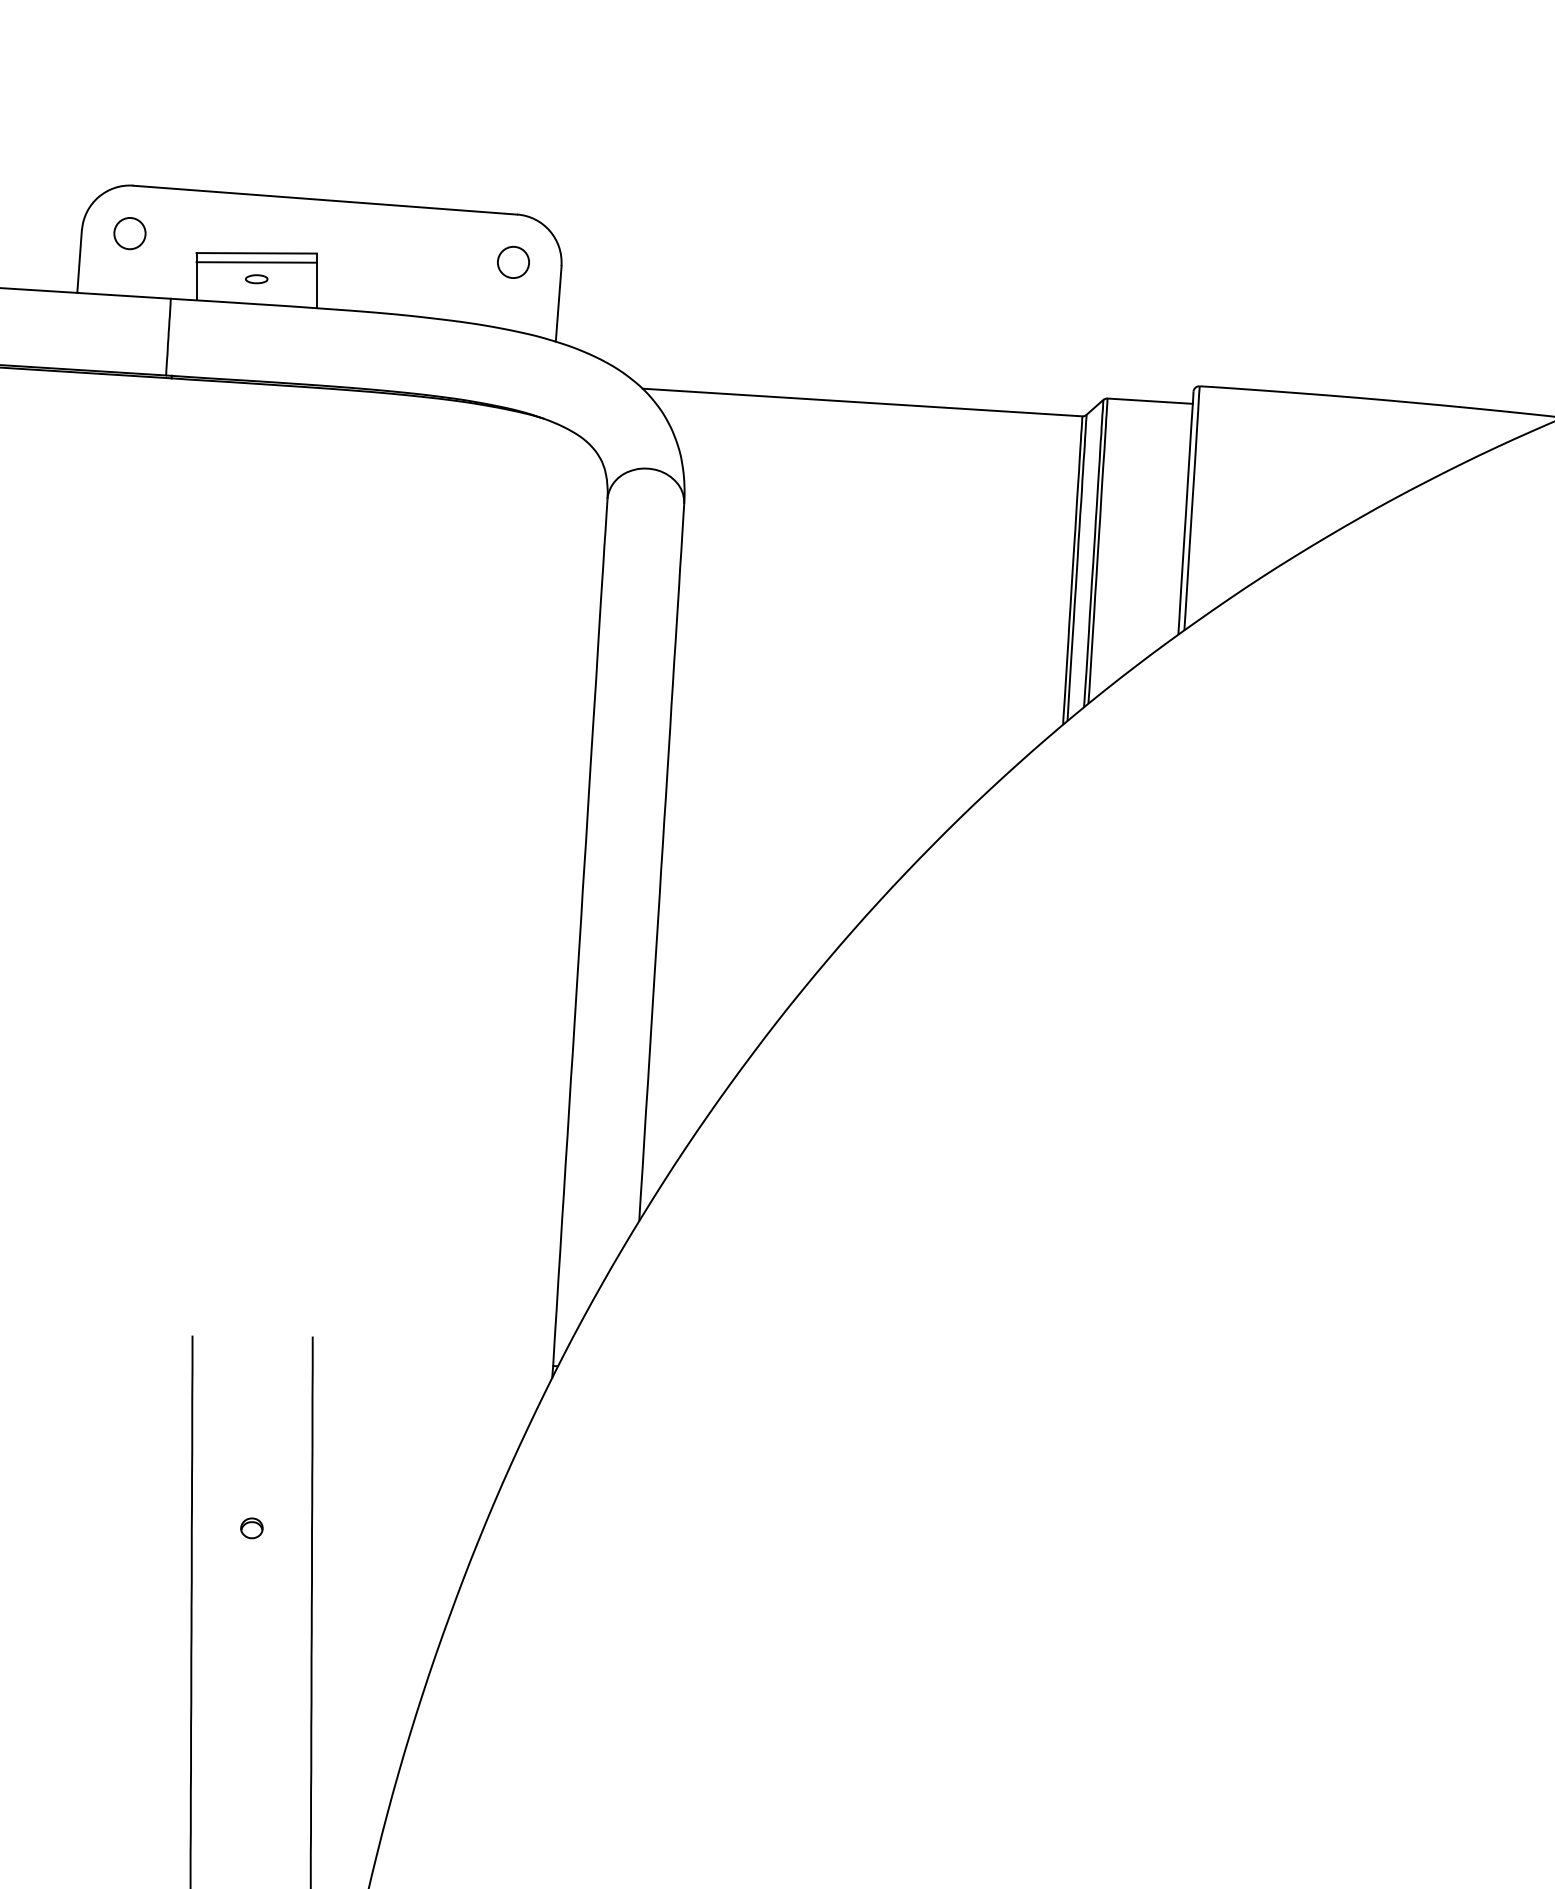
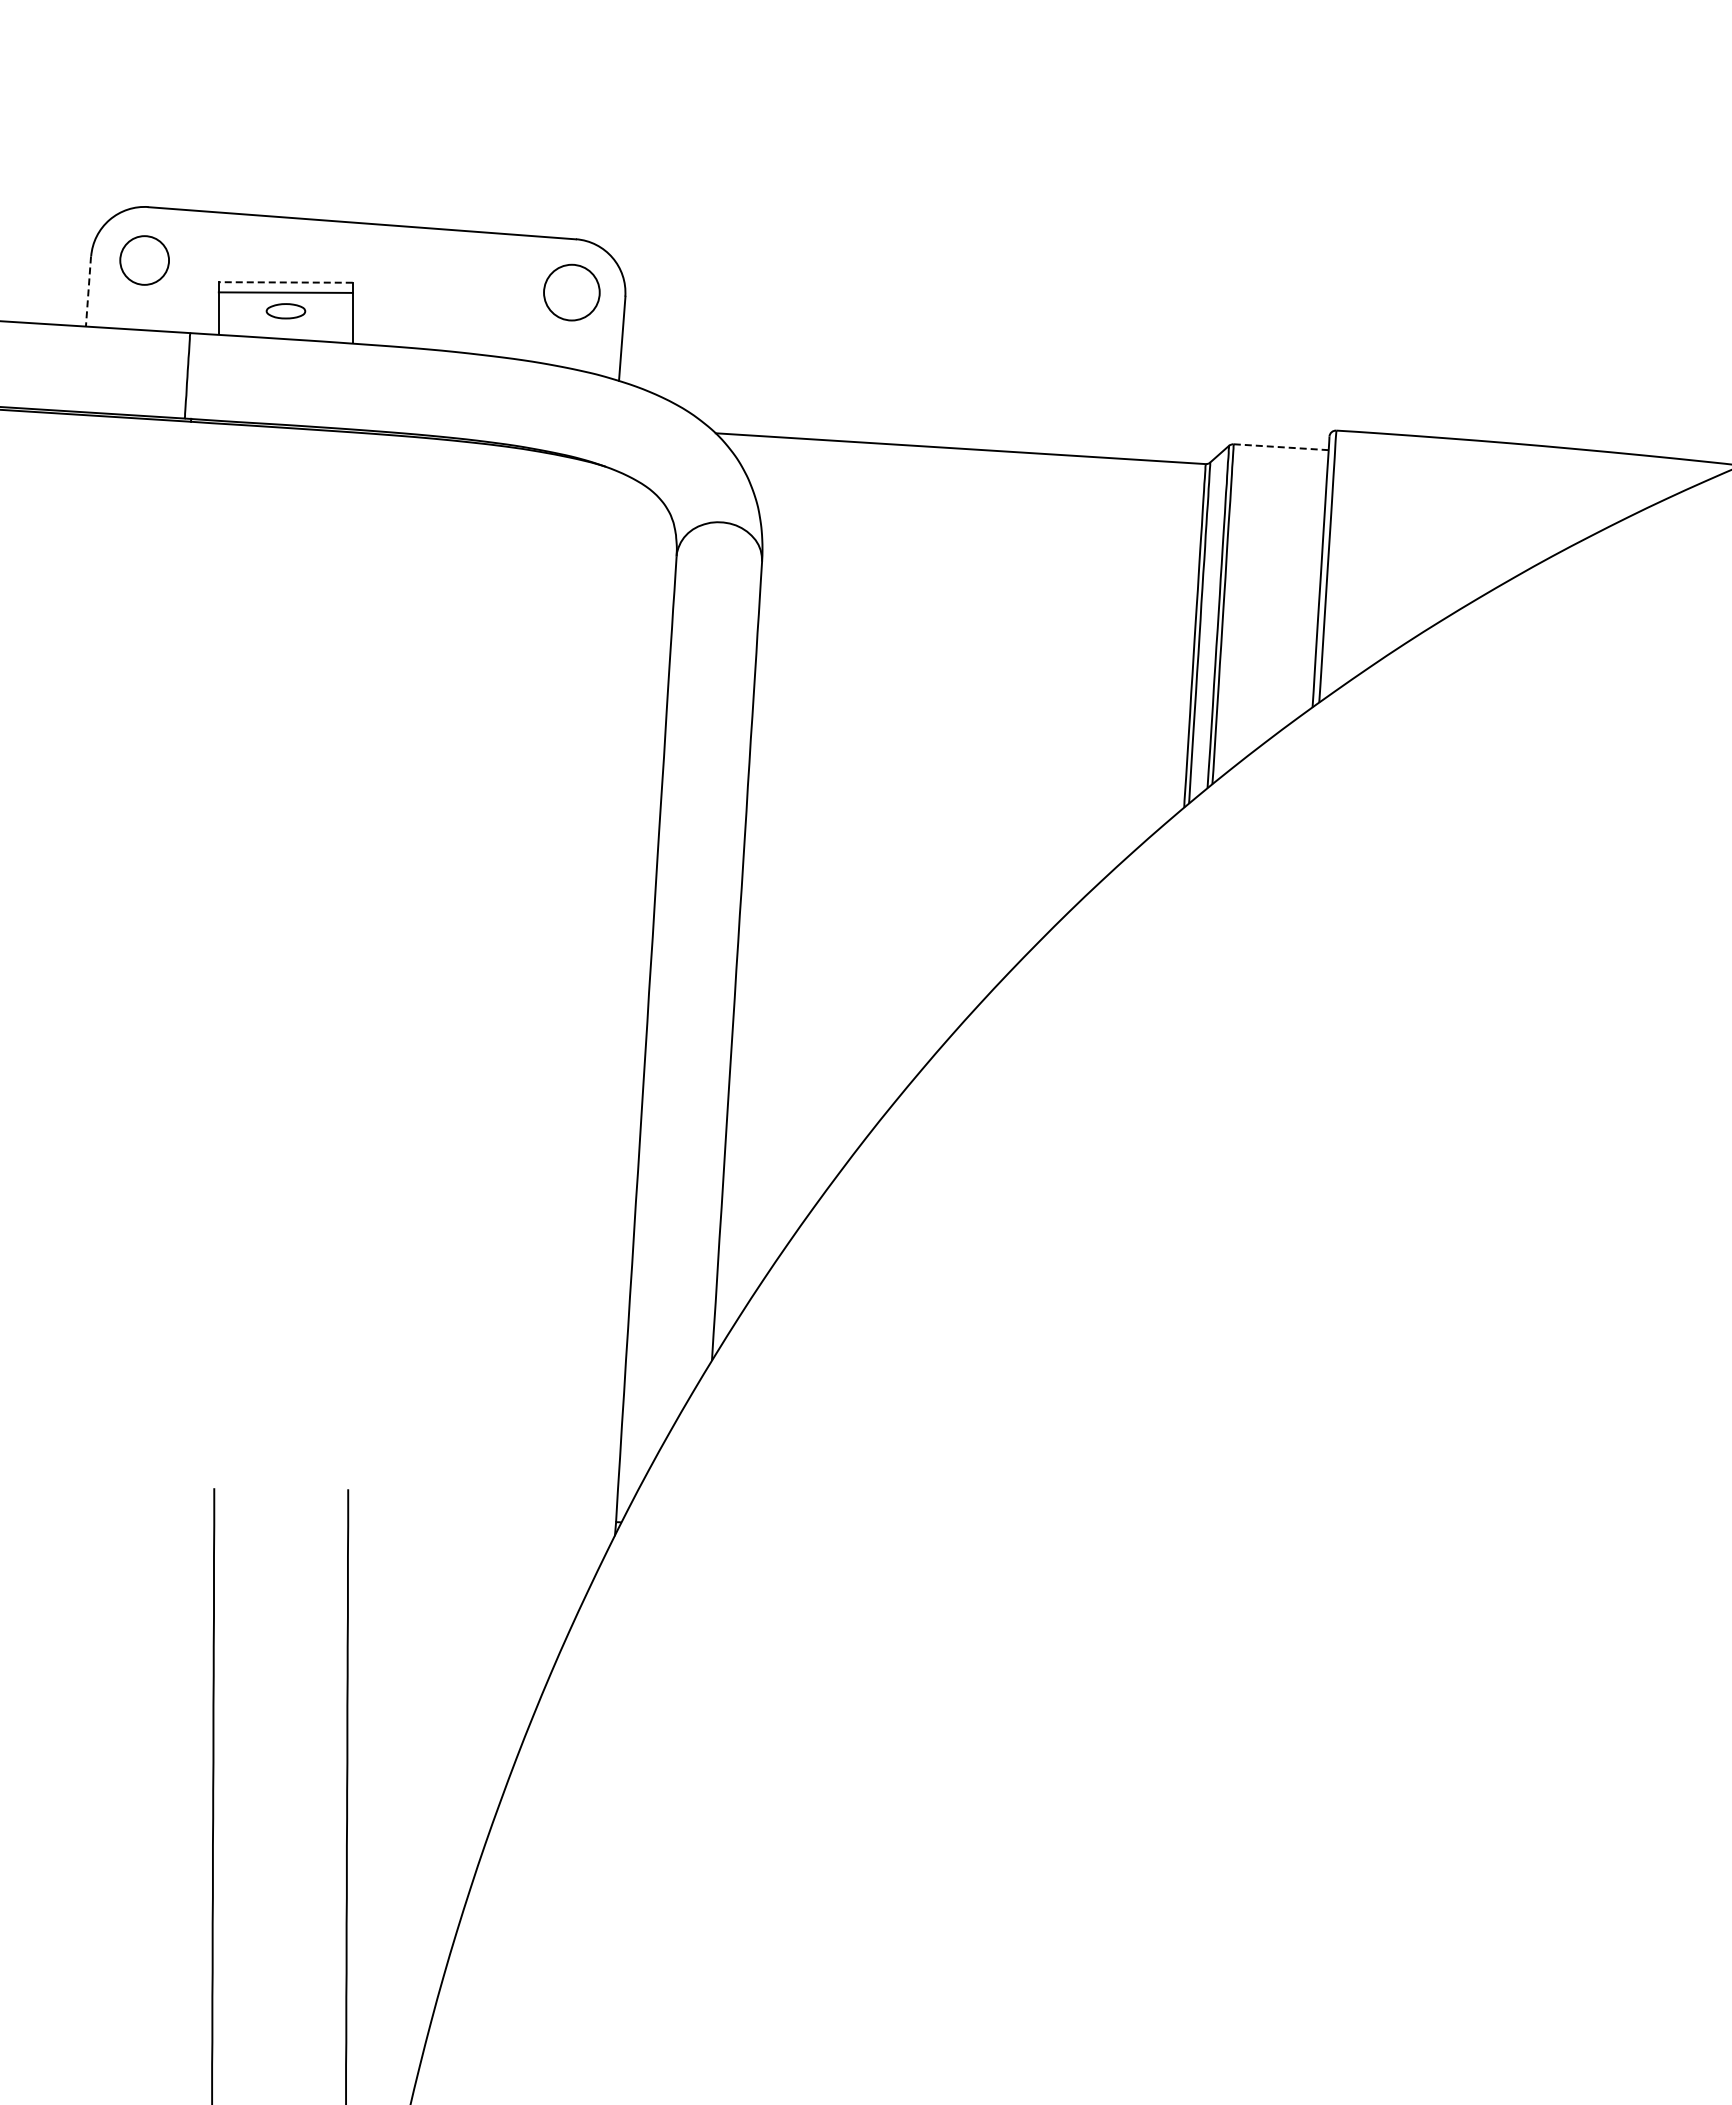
circle: (129, 233) -> (144, 260), size x1.4
line: (256, 253) -> (285, 282), solid -> dashed
line: (79, 261) -> (88, 291), solid -> dashed
circle: (513, 262) -> (571, 292), size x1.6
part: (256, 279) -> (285, 311), size x1.6
line: (1150, 401) -> (1281, 447), solid -> dashed
part: (251, 1527) -> (280, 1702), removed

